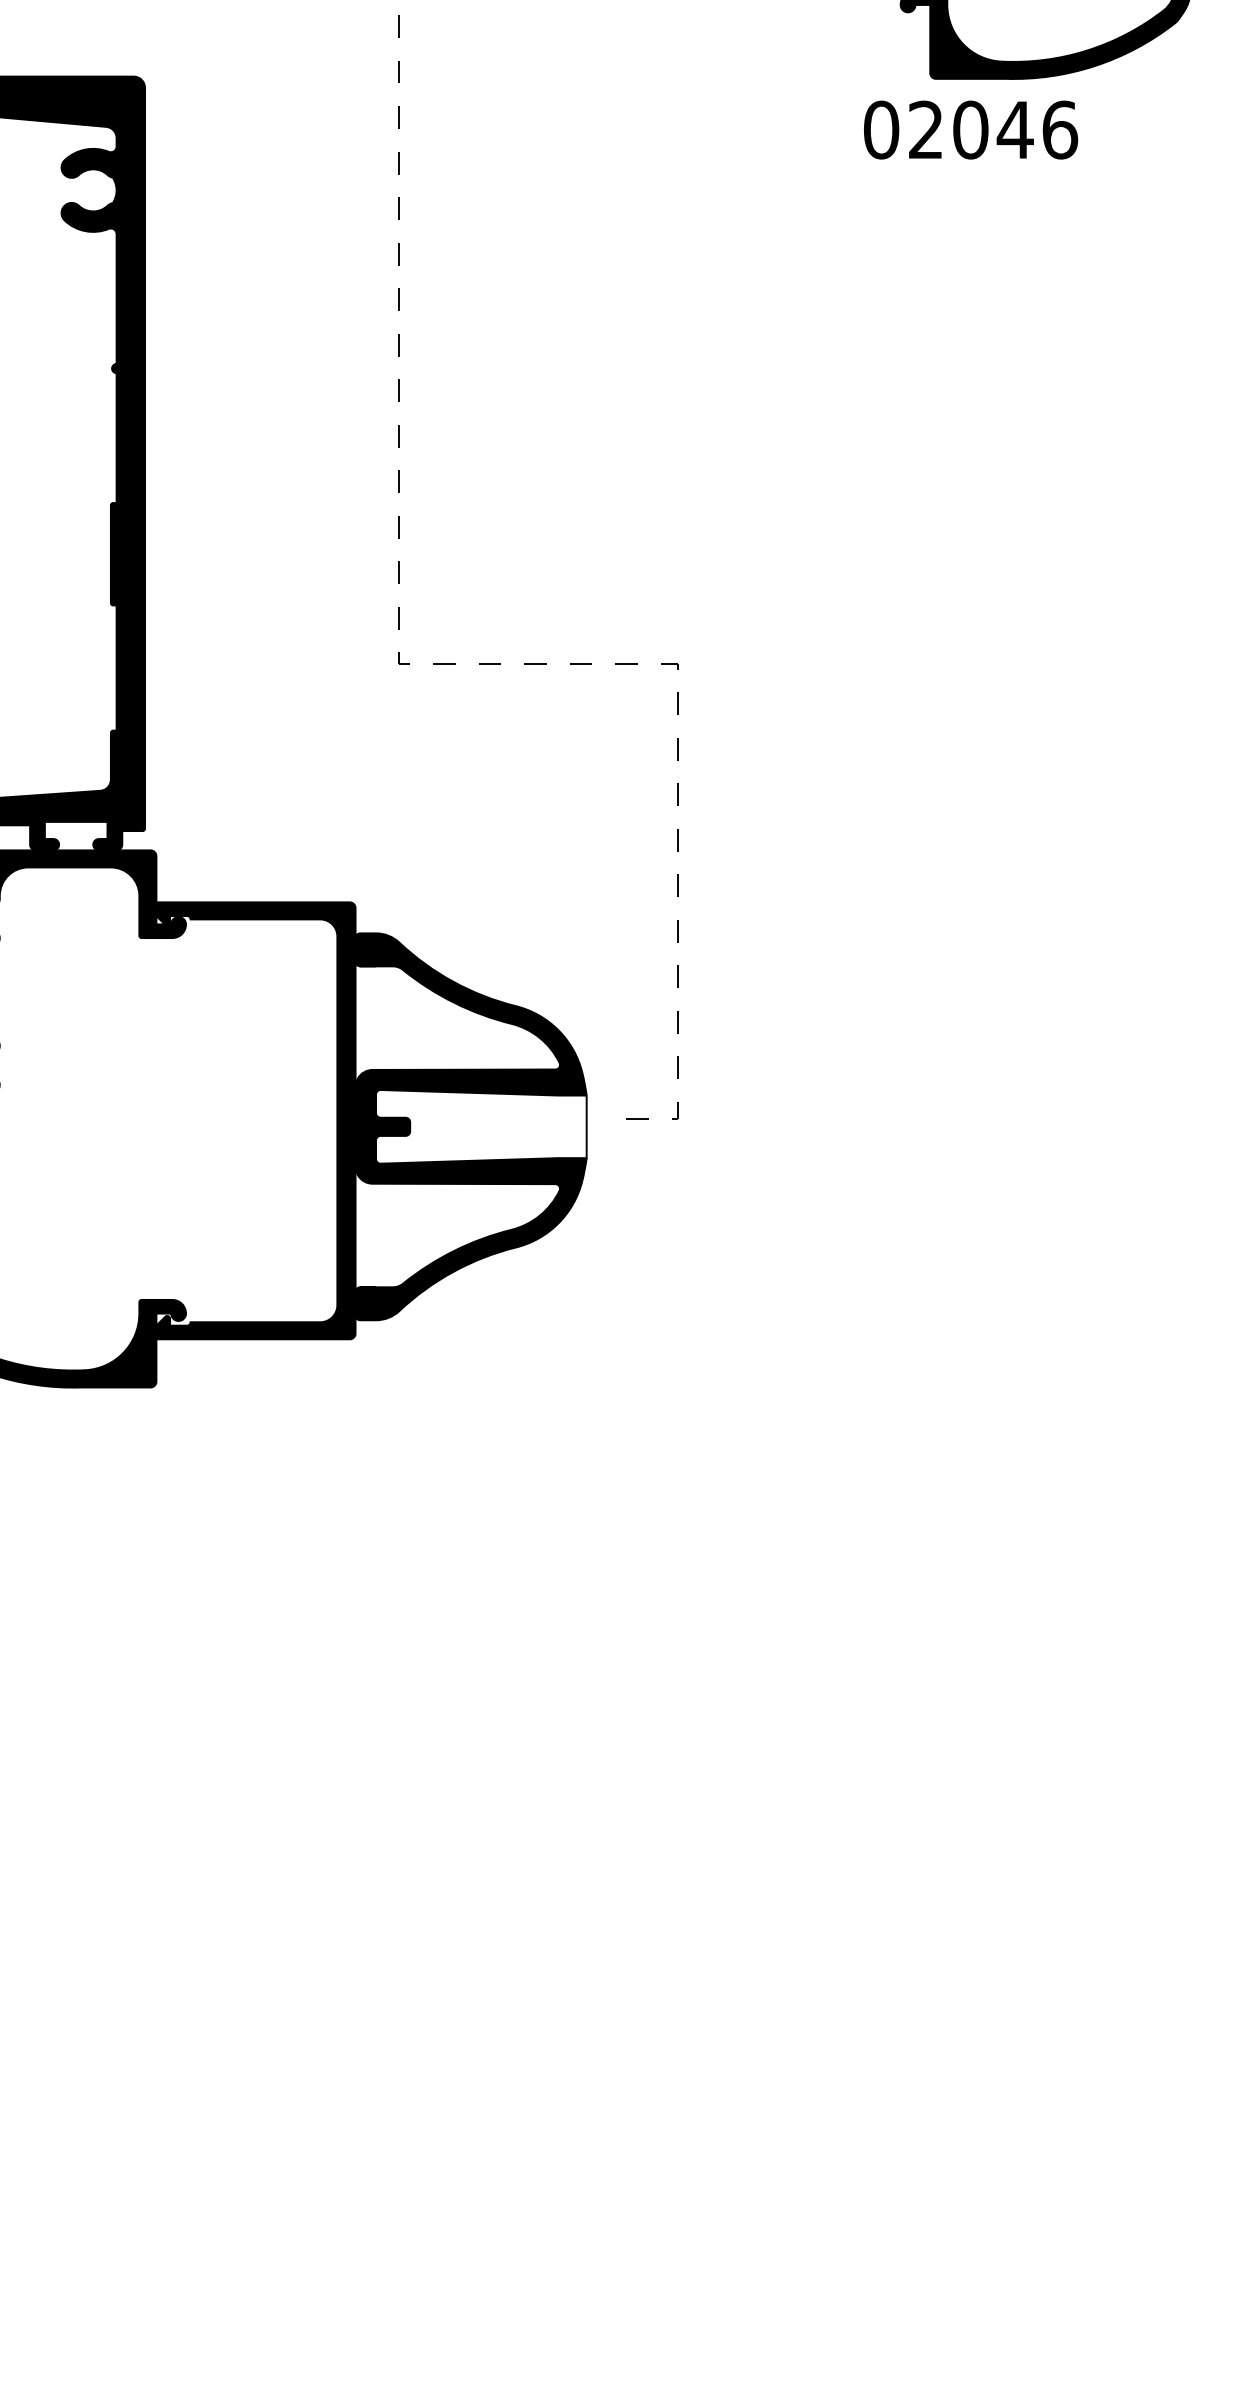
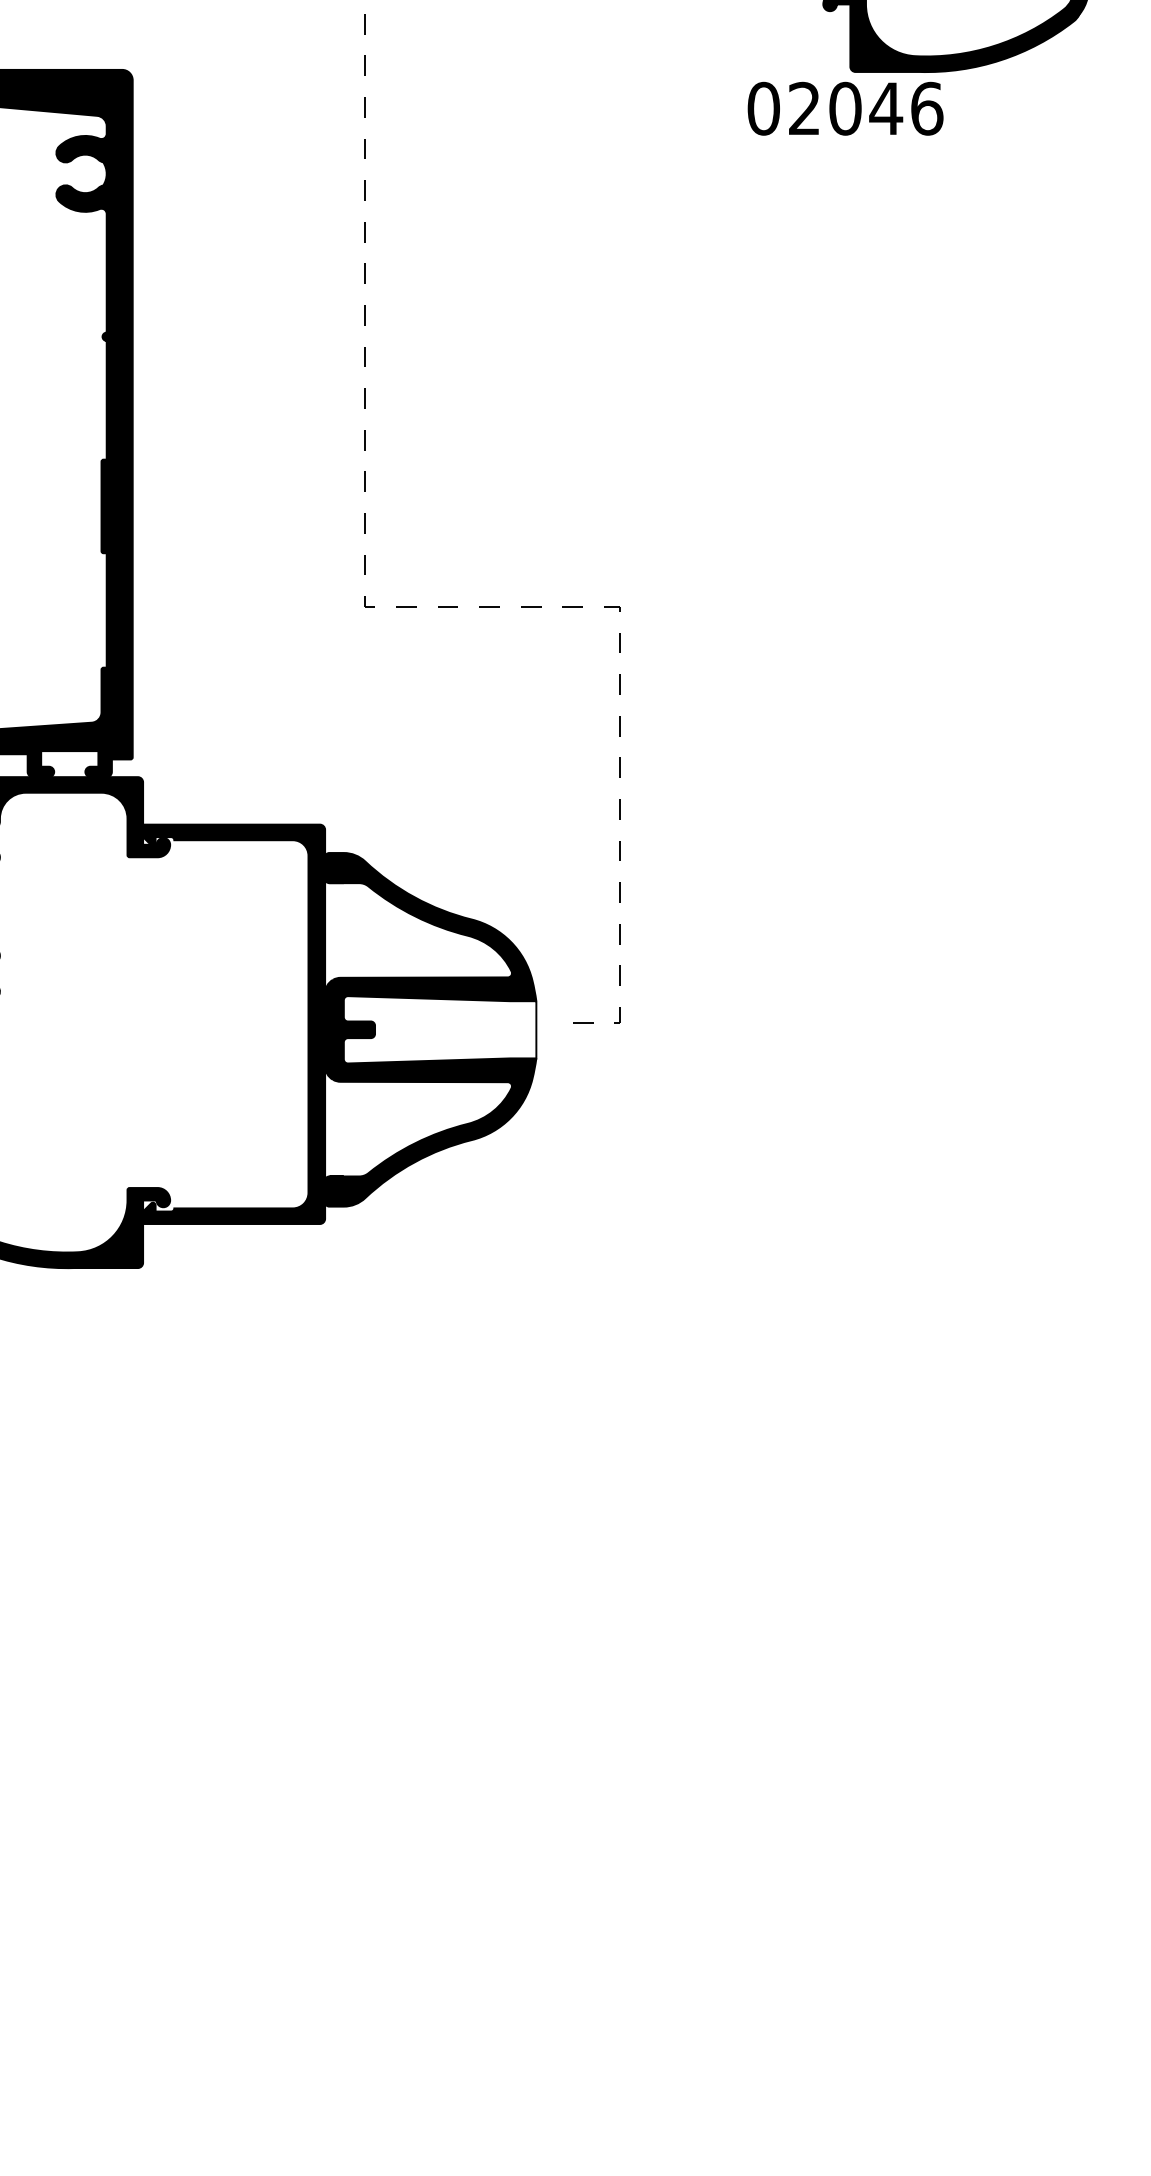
text: (970, 129) -> (845, 108), moved

